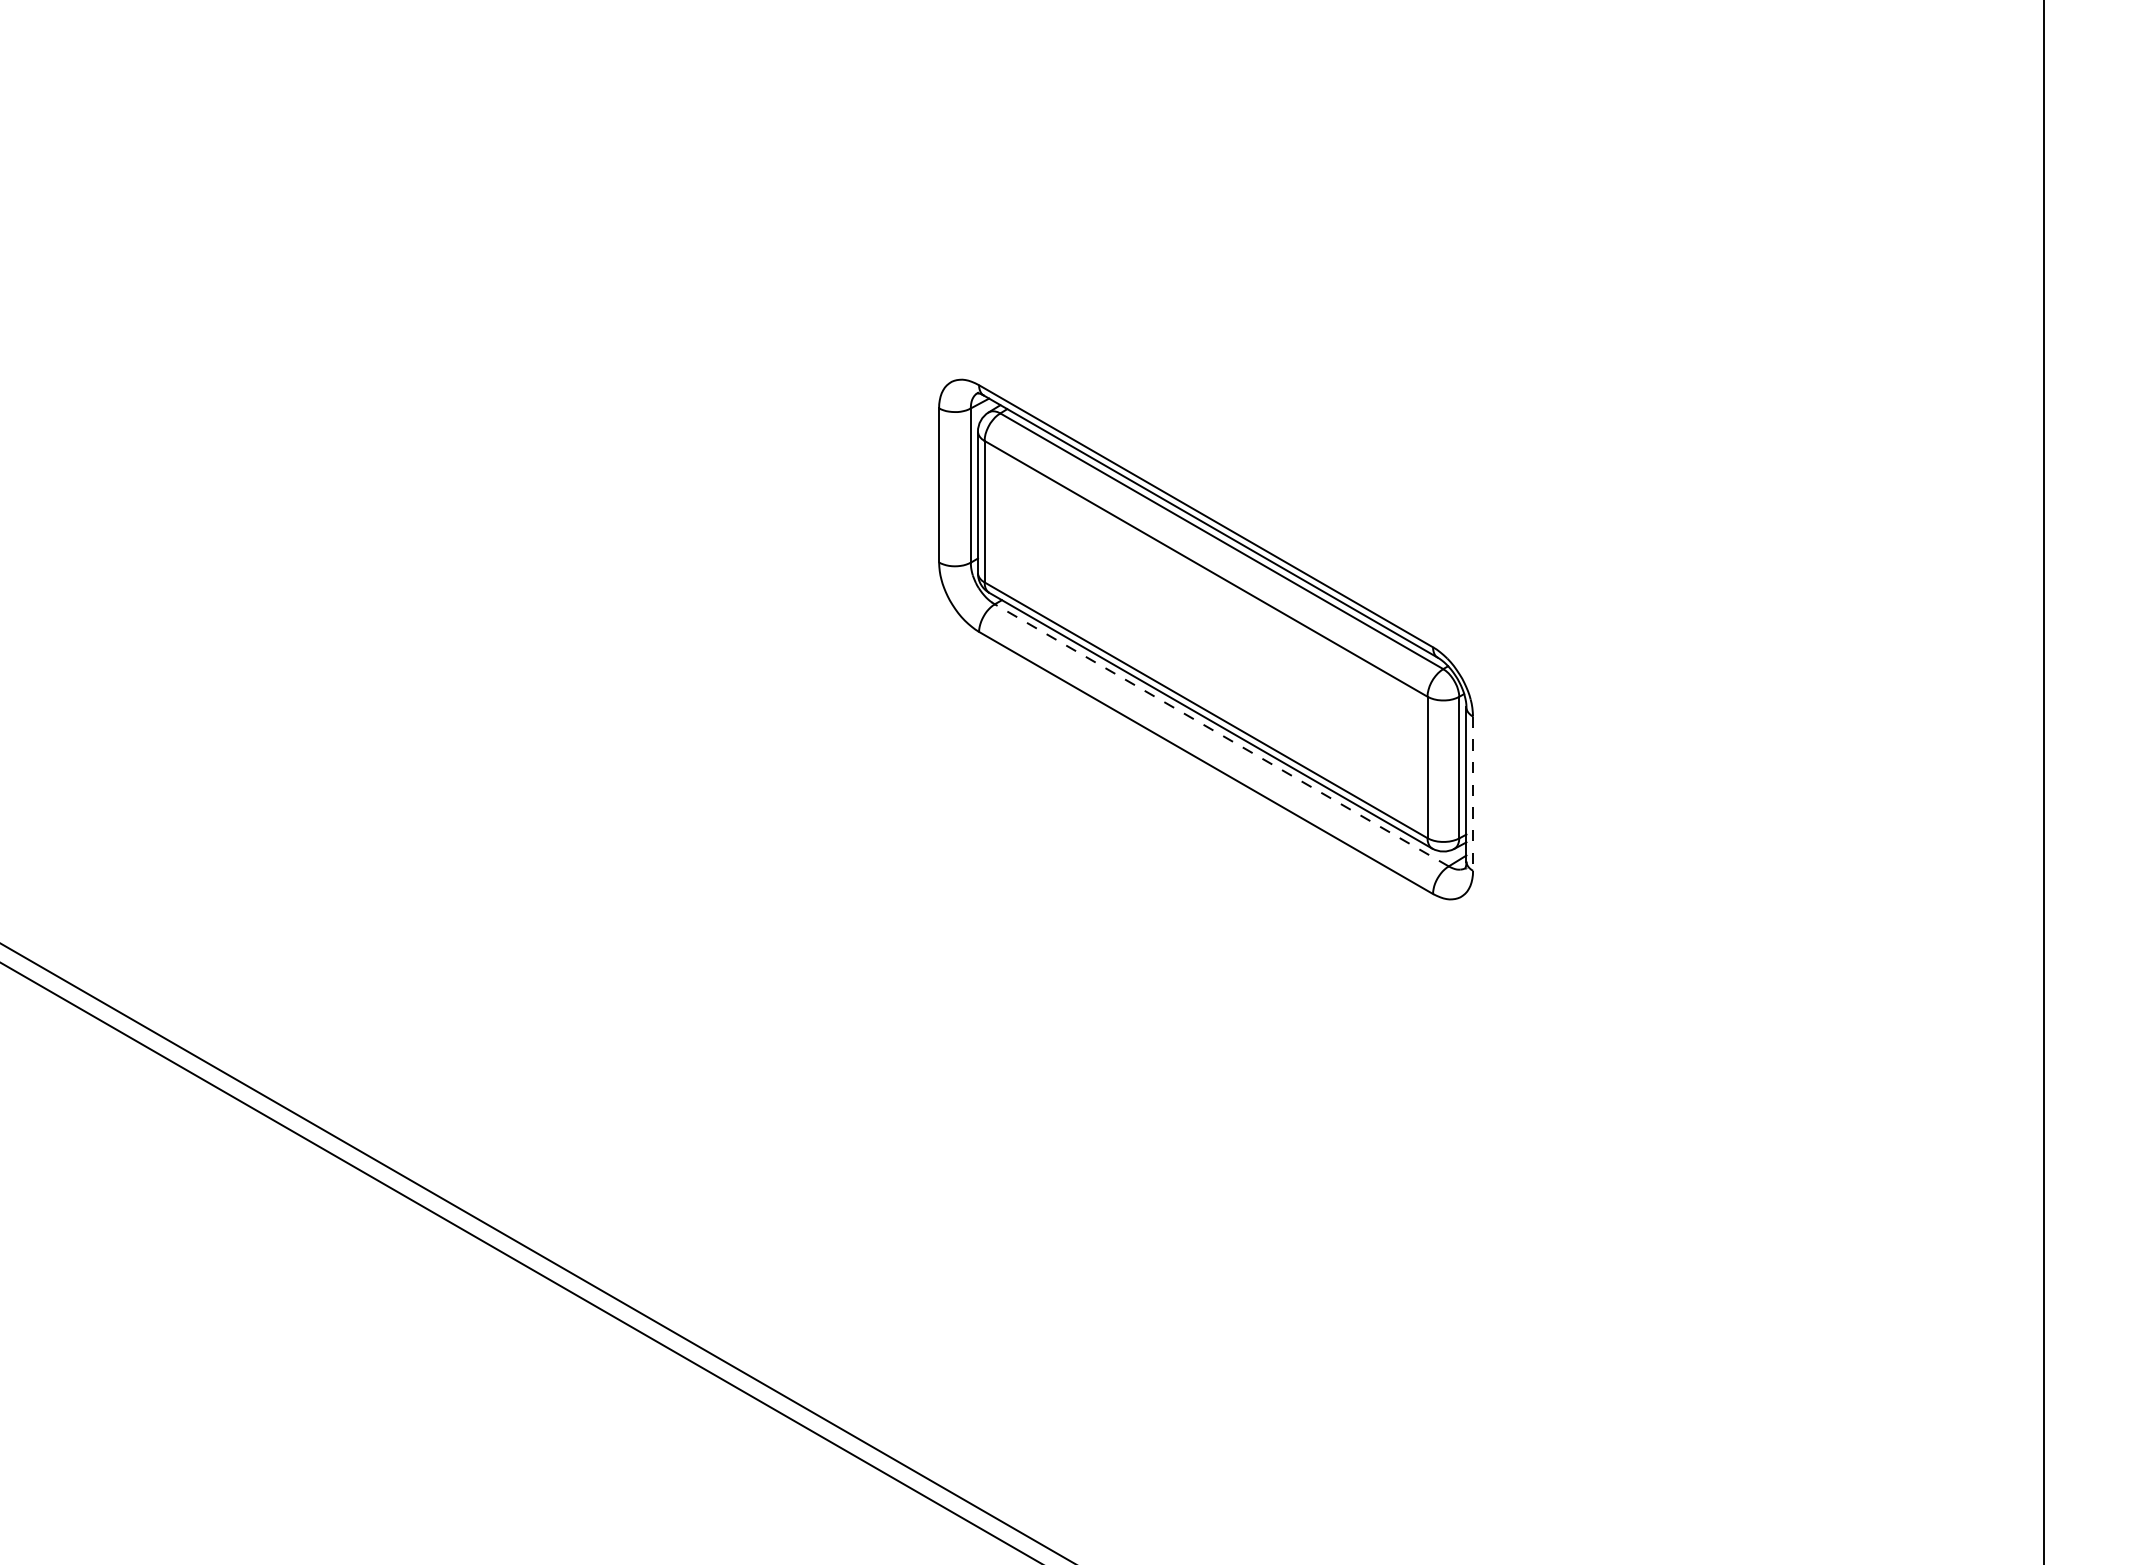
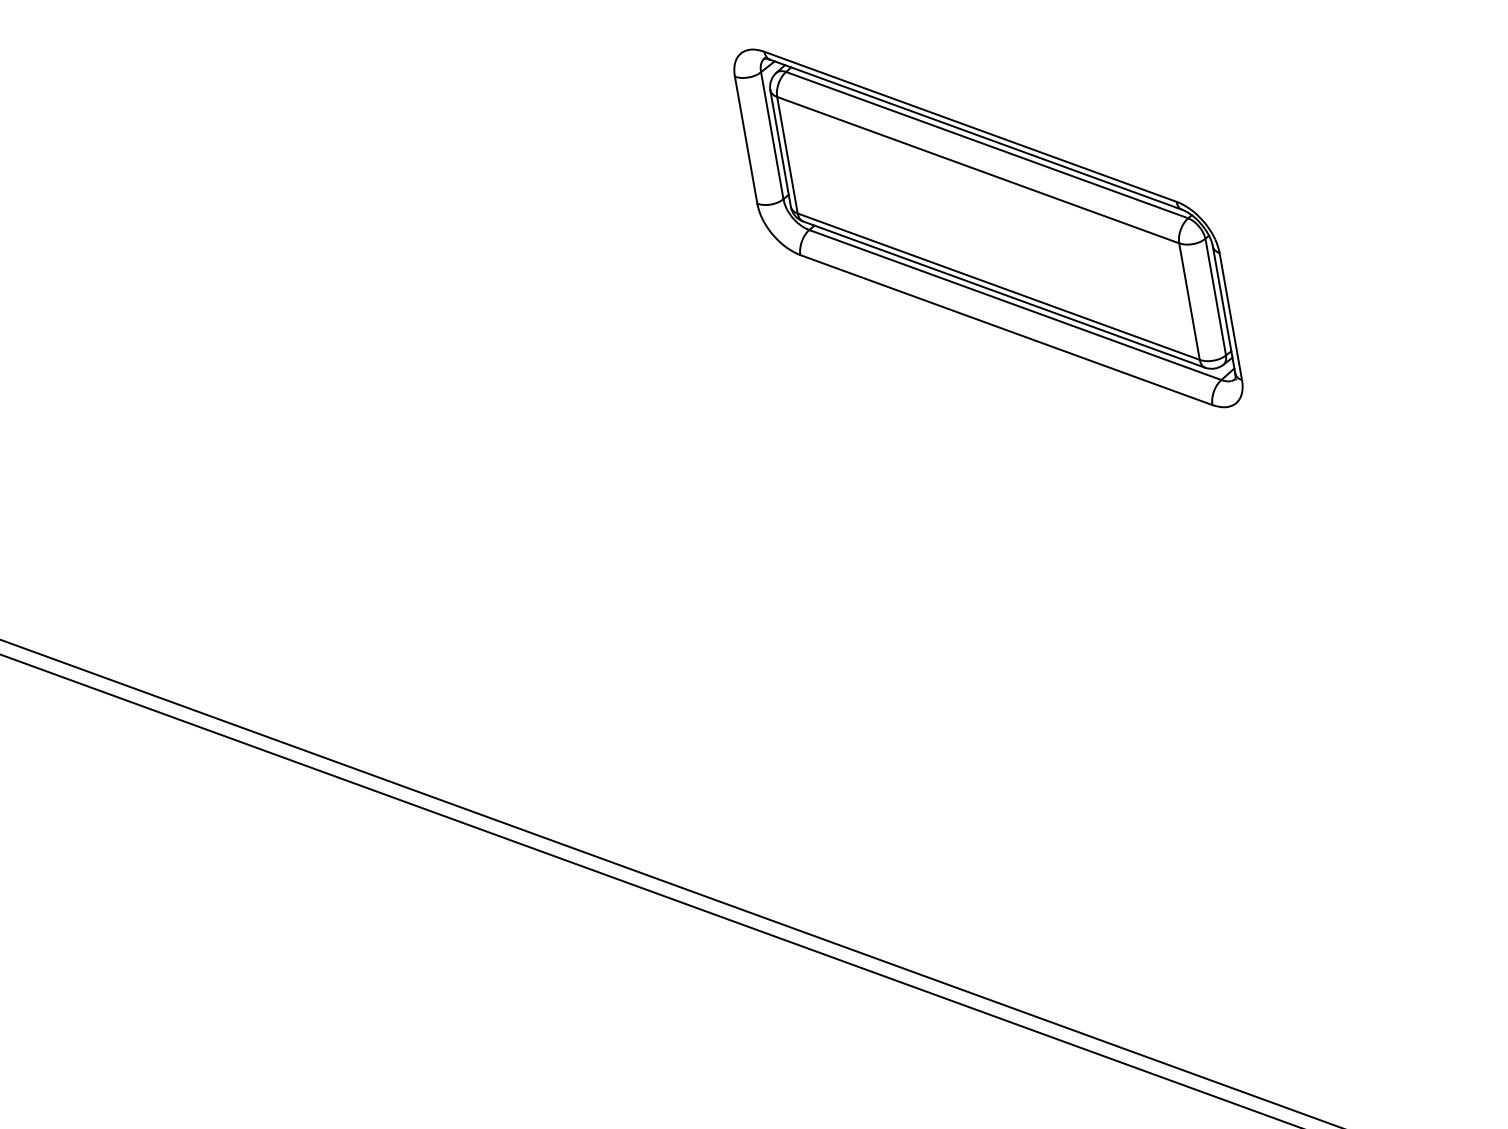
line: (1221, 735) -> (1015, 305), dashed -> solid
line: (1473, 794) -> (1231, 317), dashed -> solid

